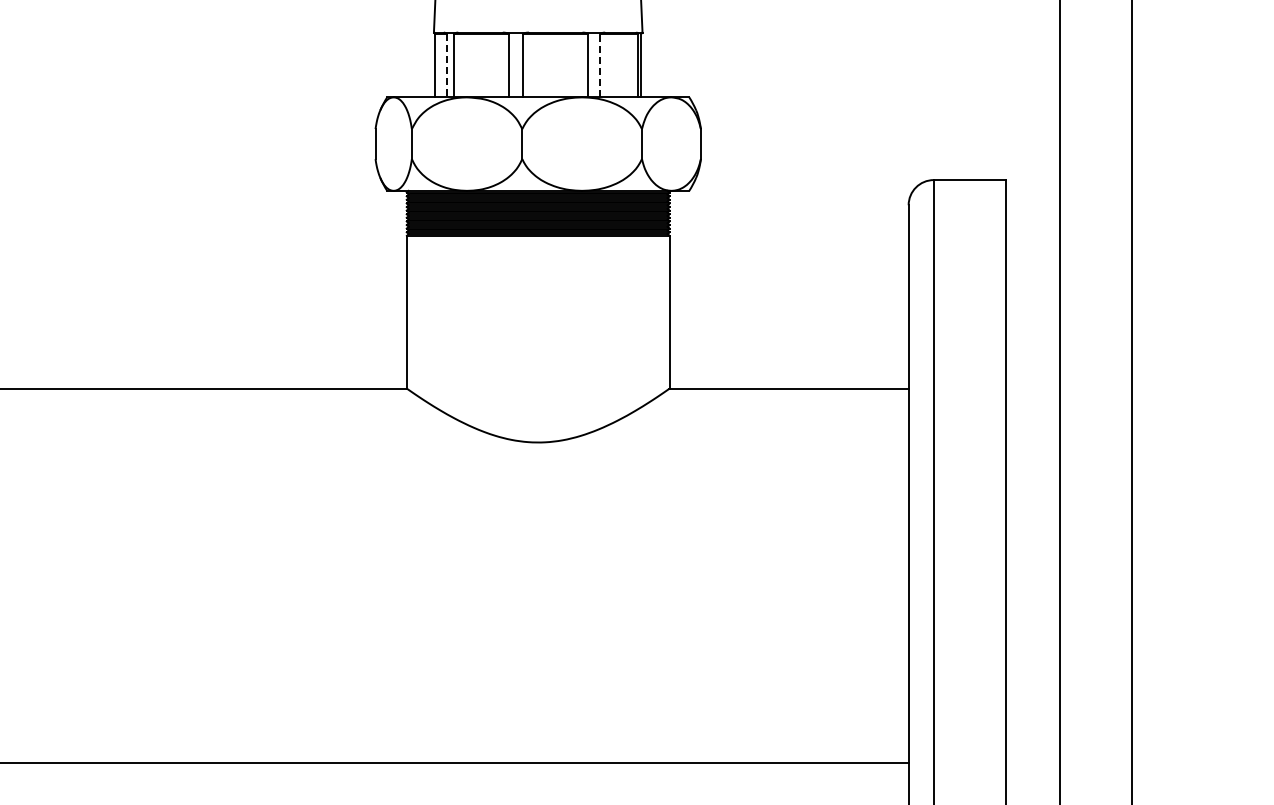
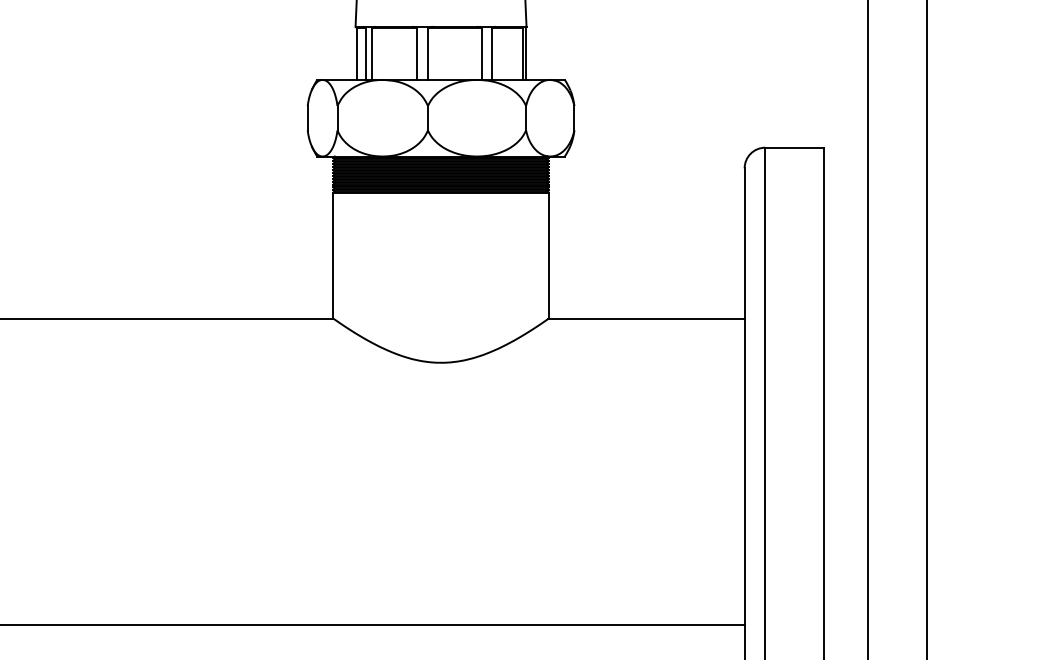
line: (600, 65) -> (492, 53), dashed -> solid
line: (446, 66) -> (365, 54), dashed -> solid

